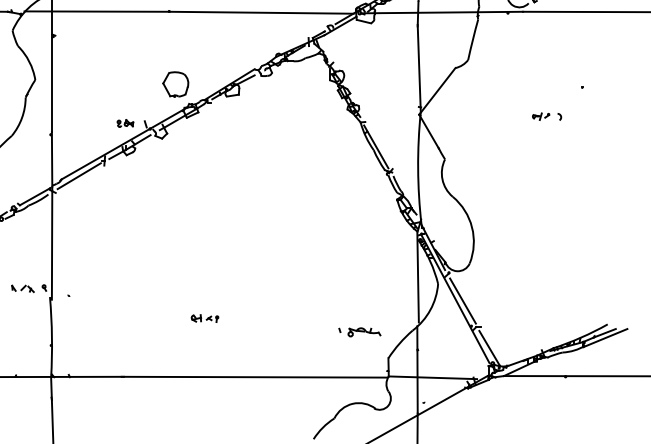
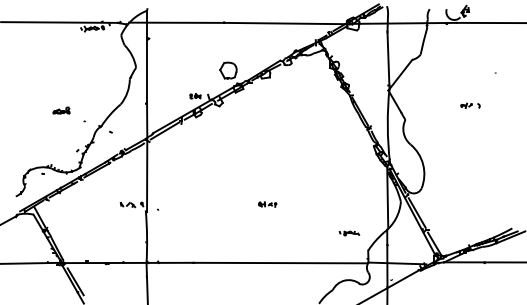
part: (547, 116) -> (470, 105), moved
part: (204, 318) -> (267, 204), moved
part: (359, 332) -> (349, 233), size x0.71

